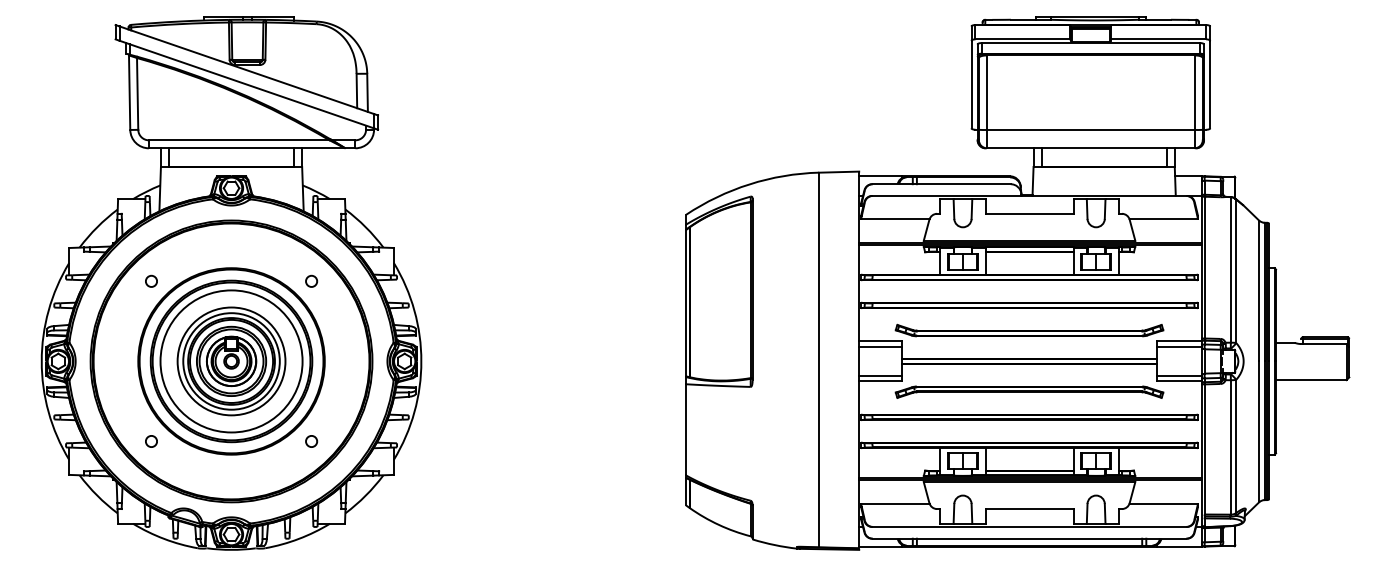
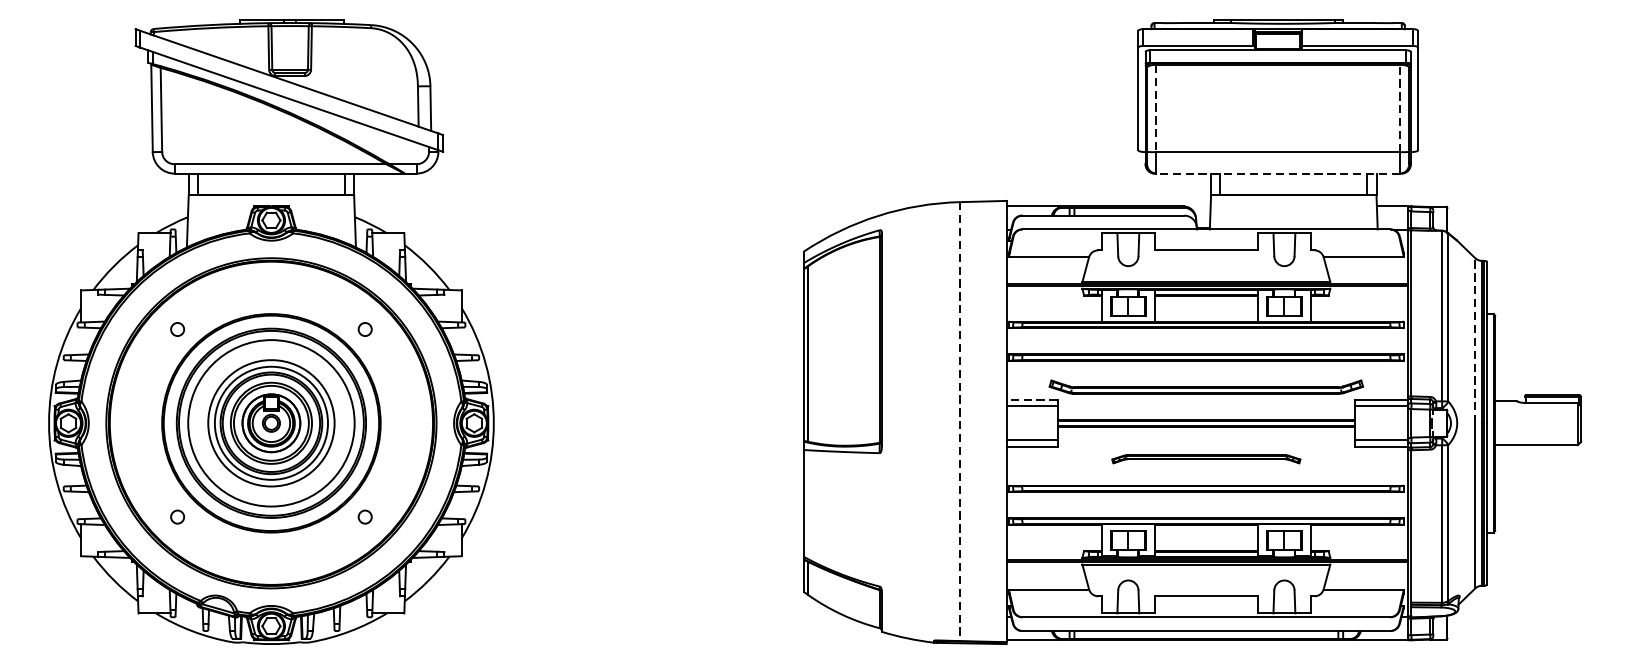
line: (1194, 92) -> (1399, 108), solid -> dashed
line: (986, 93) -> (1155, 109), solid -> dashed
line: (1090, 148) -> (1277, 173), solid -> dashed
line: (1259, 290) -> (1475, 340), solid -> dashed
line: (880, 341) -> (1031, 399), solid -> dashed
line: (819, 360) -> (960, 422), solid -> dashed
part: (1029, 391) -> (1206, 458), size x0.6

